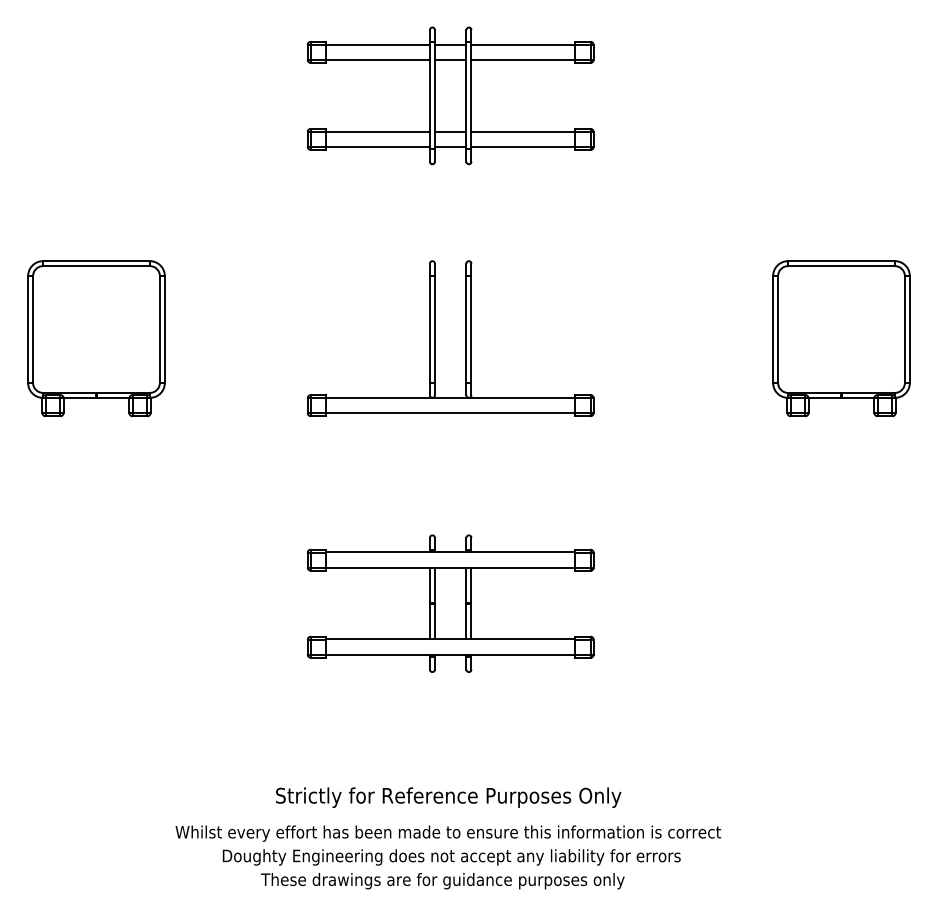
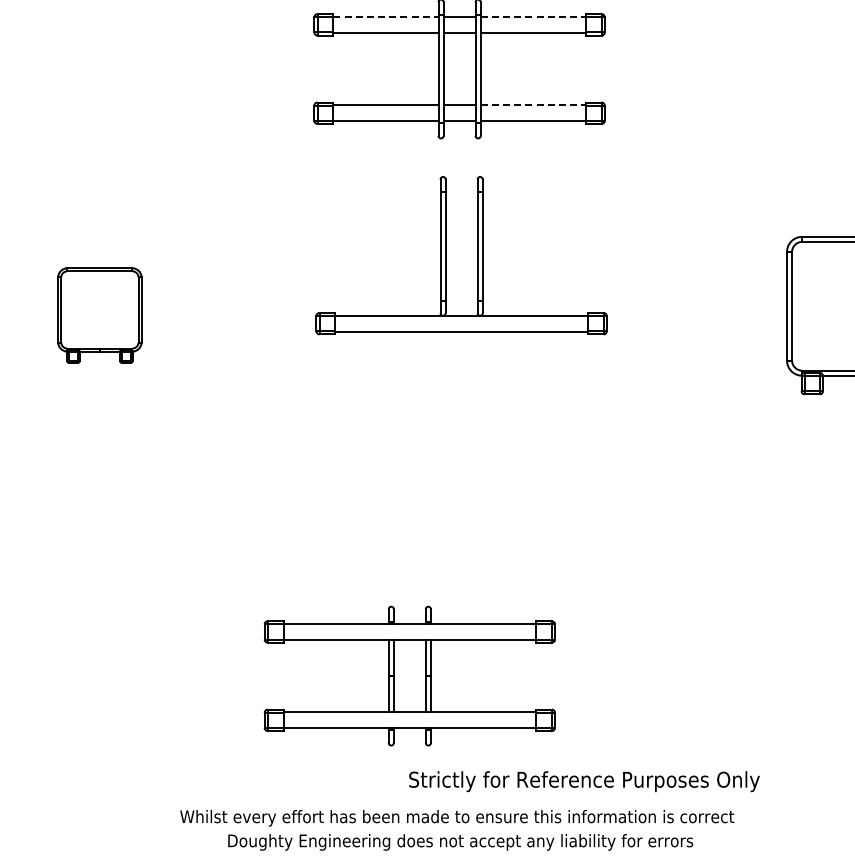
line: (378, 44) -> (386, 16), solid -> dashed
line: (523, 44) -> (533, 16), solid -> dashed
line: (523, 131) -> (533, 105), solid -> dashed
part: (96, 338) -> (99, 315), size x0.6
part: (435, 338) -> (446, 255), moved
part: (450, 603) -> (409, 675), moved
text: (448, 797) -> (584, 781), moved

